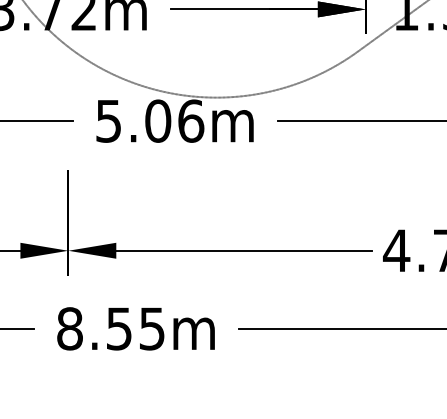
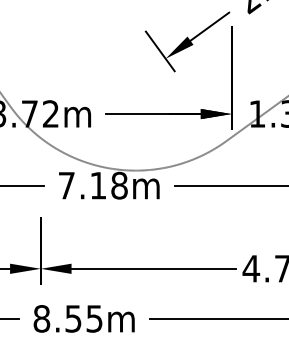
text: (148, 120) -> (92, 185), 5.06m -> 7.18m

